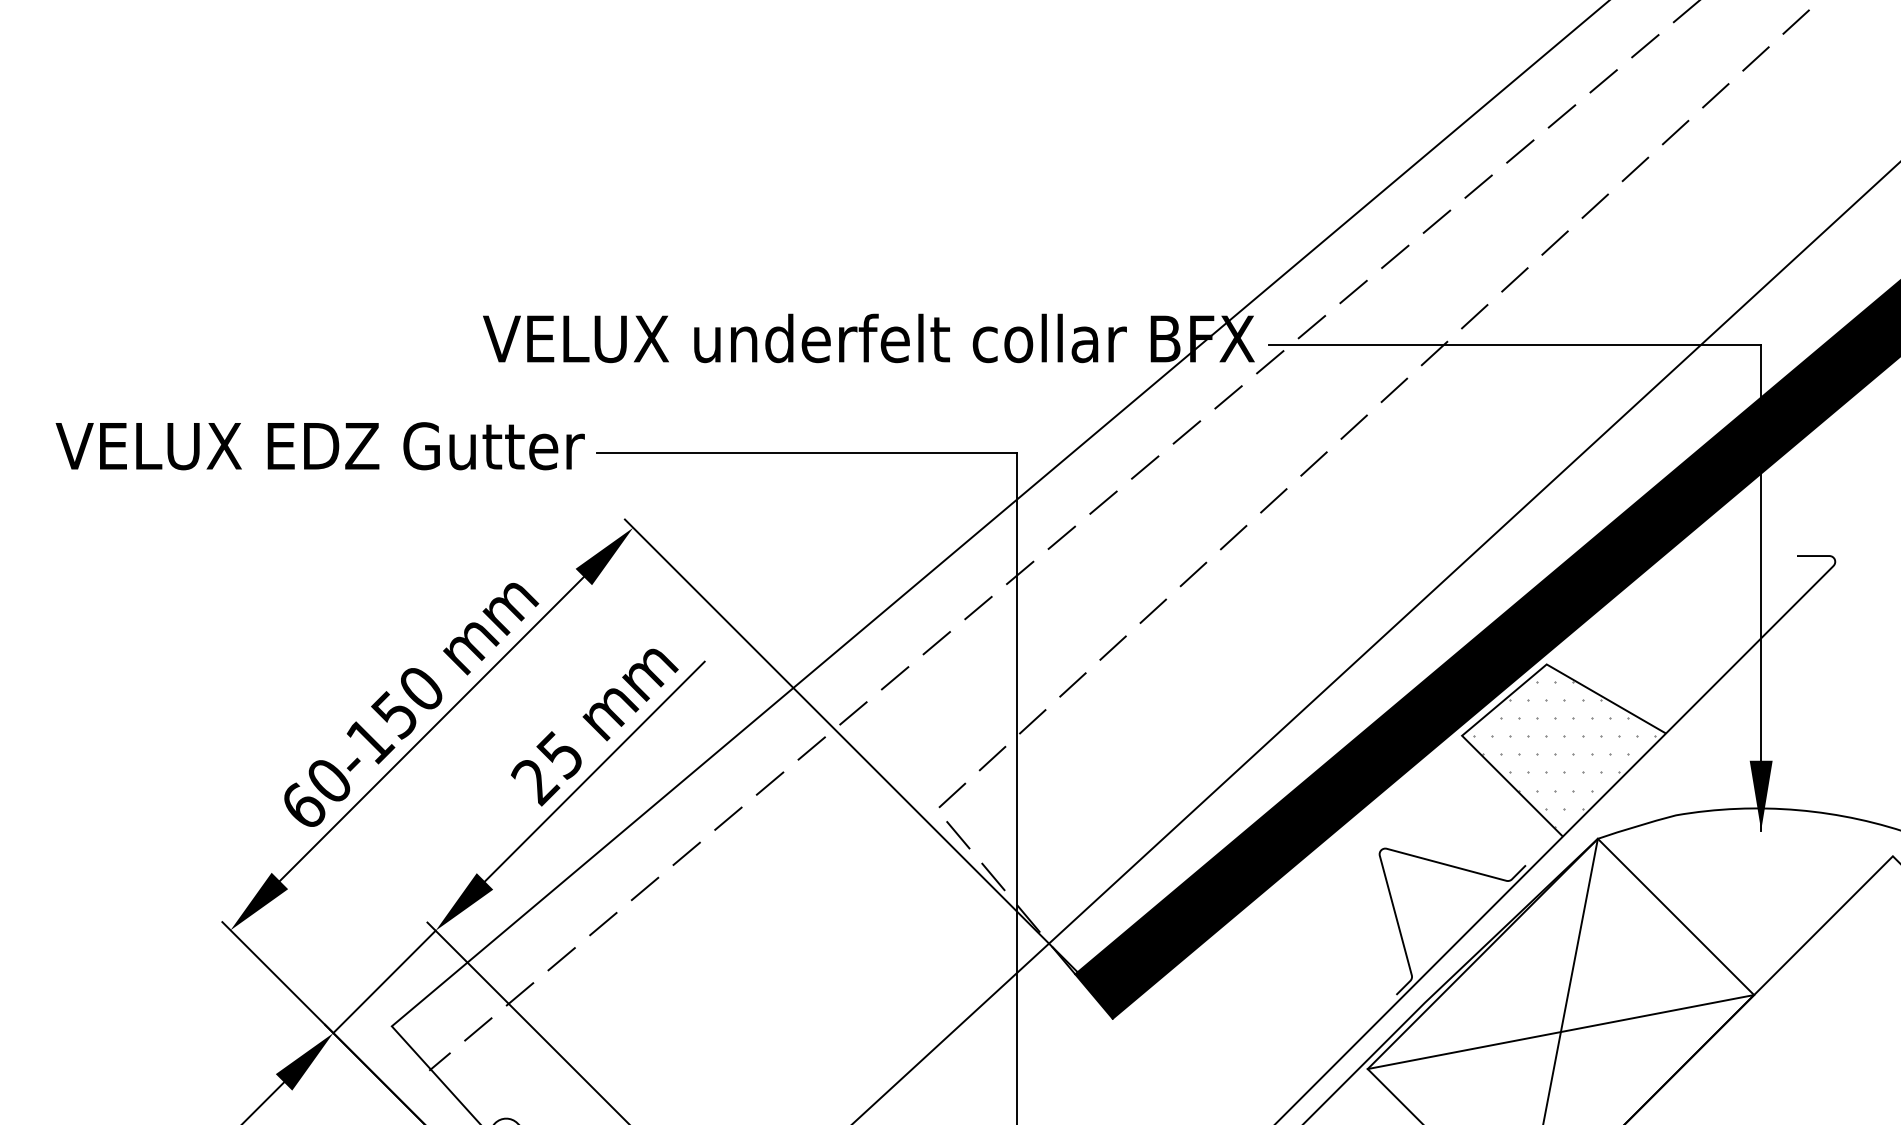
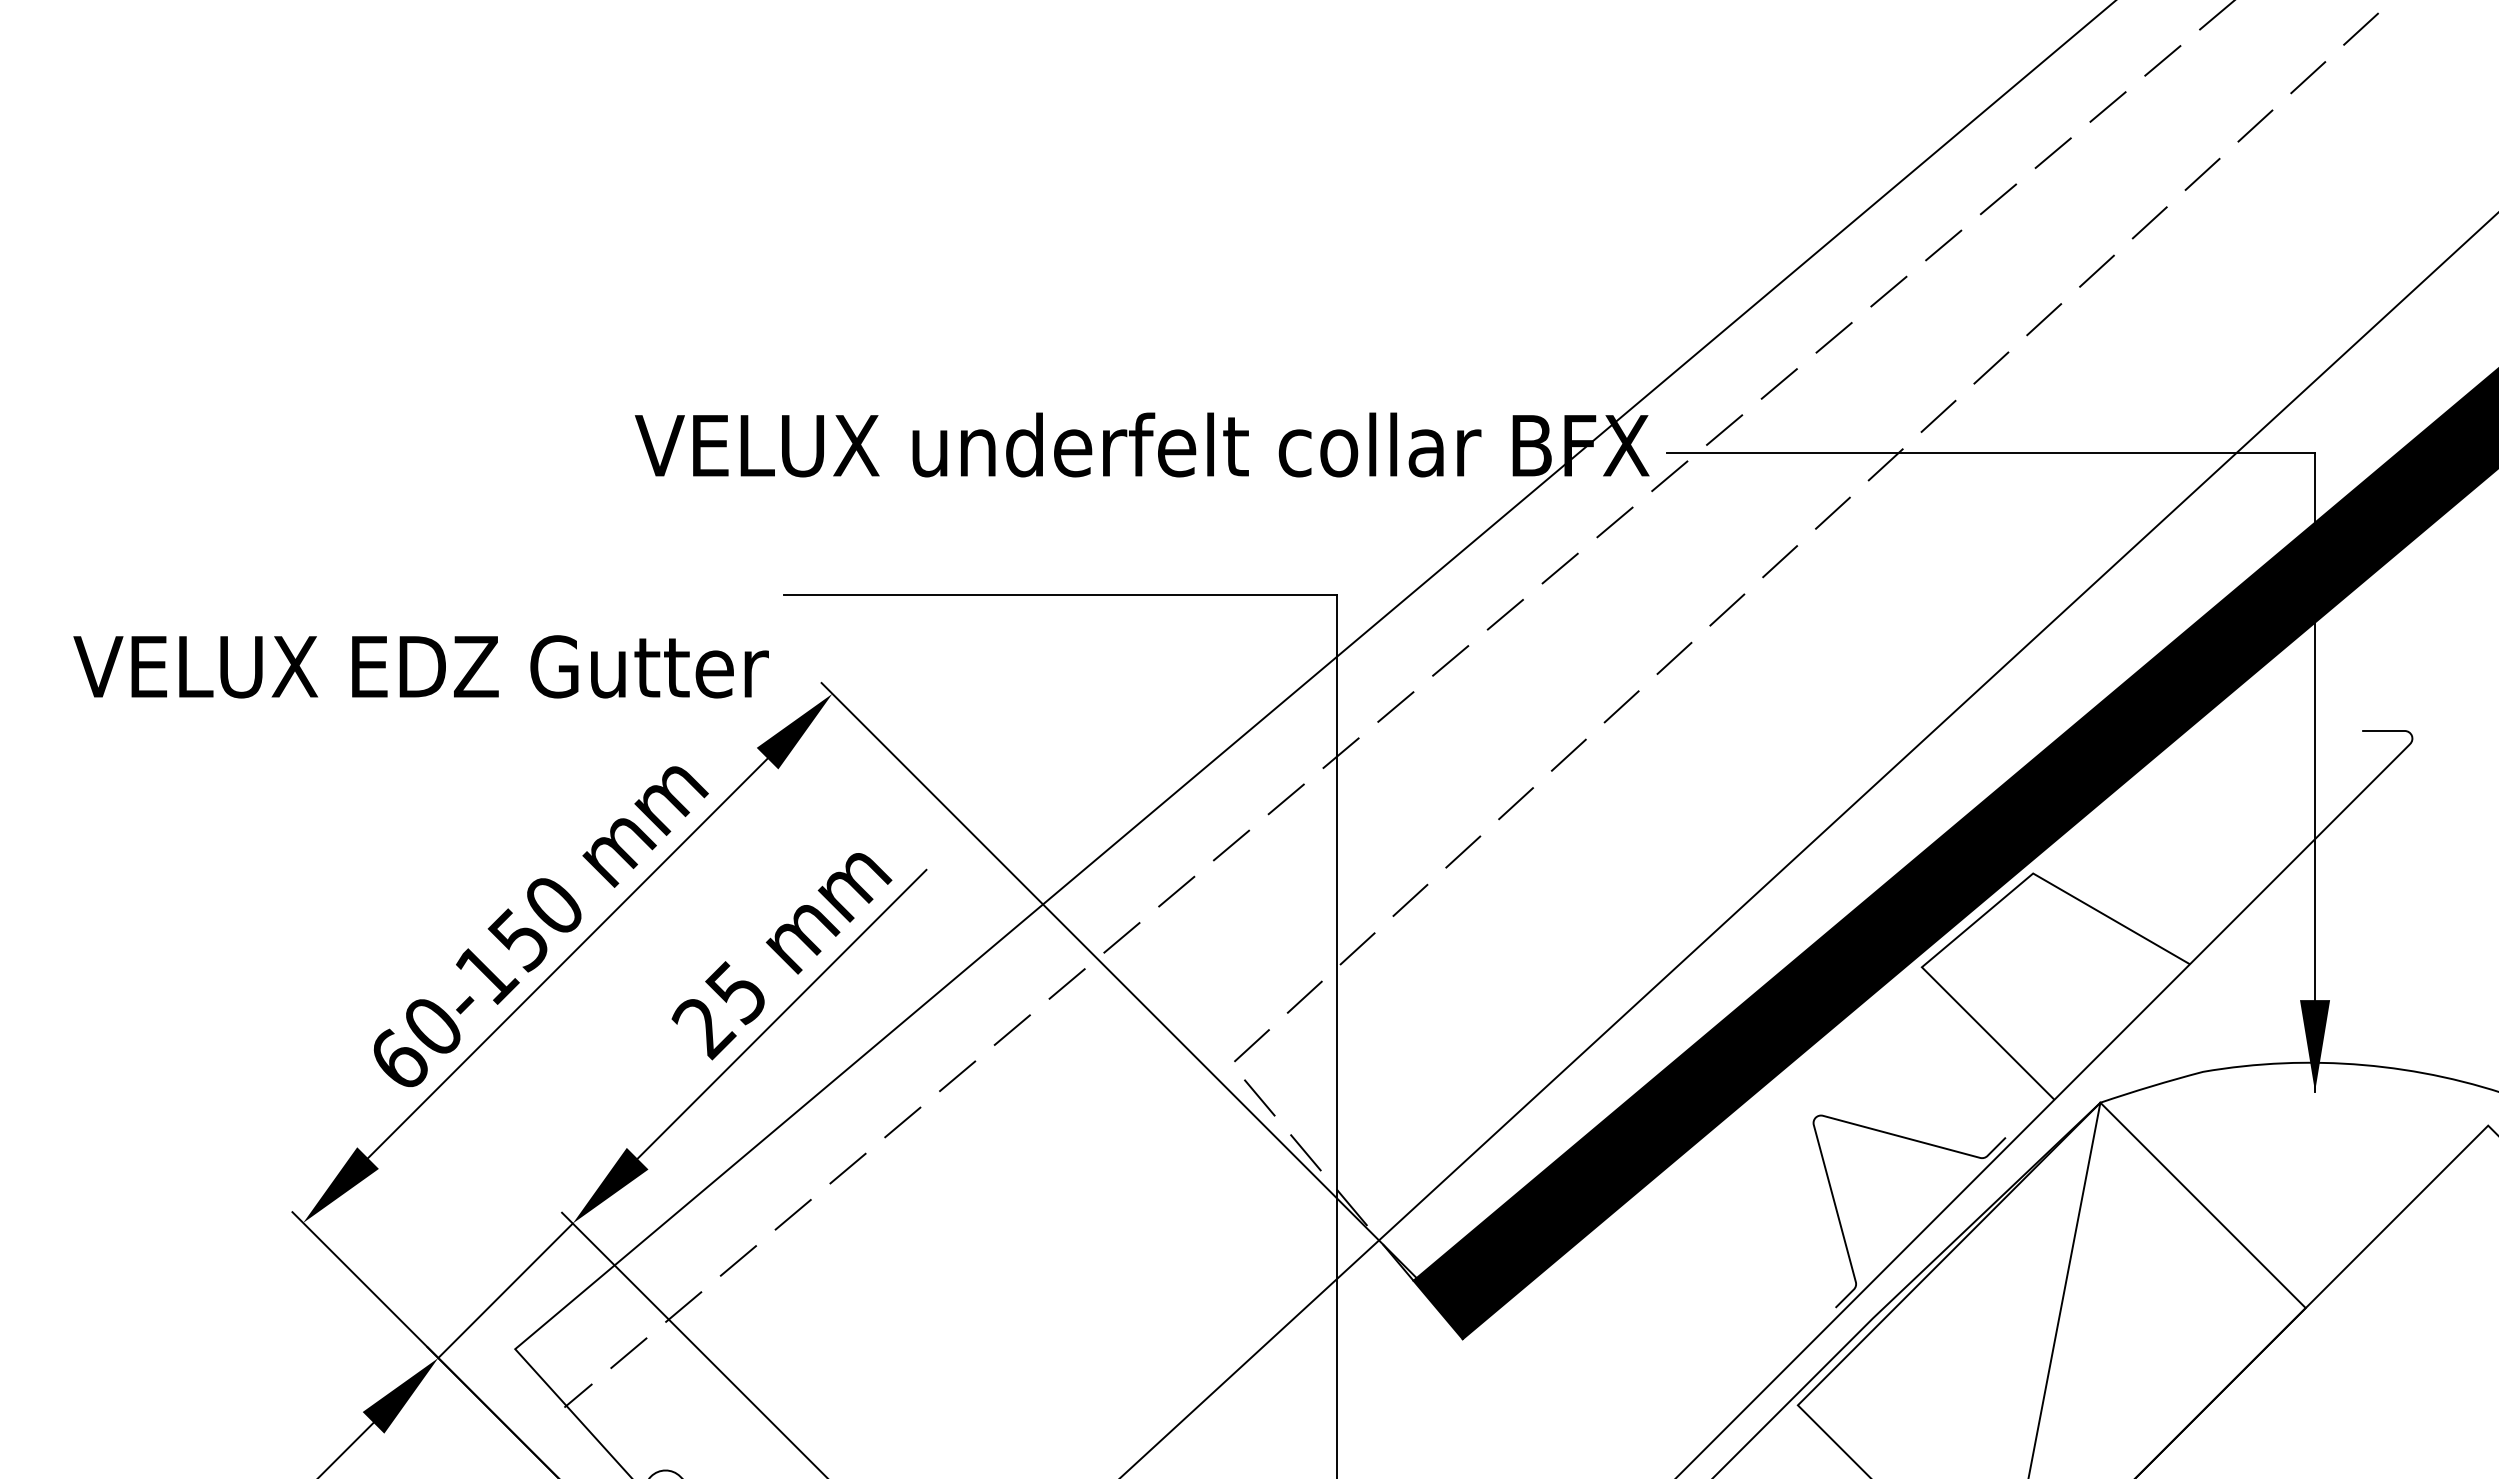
text: (319, 446) -> (420, 667), moved
hatch: (1564, 753) -> (2056, 990), removed
line: (1560, 1032) -> (2051, 1357), removed

